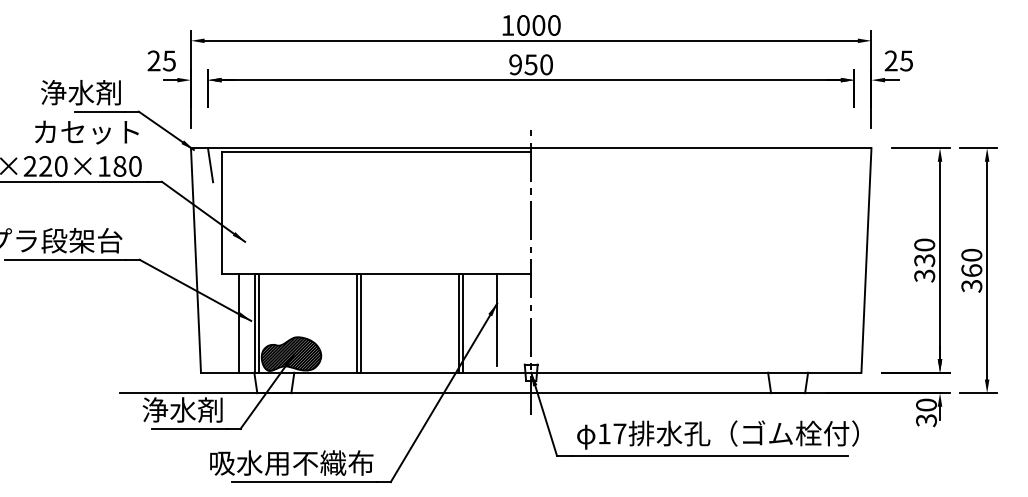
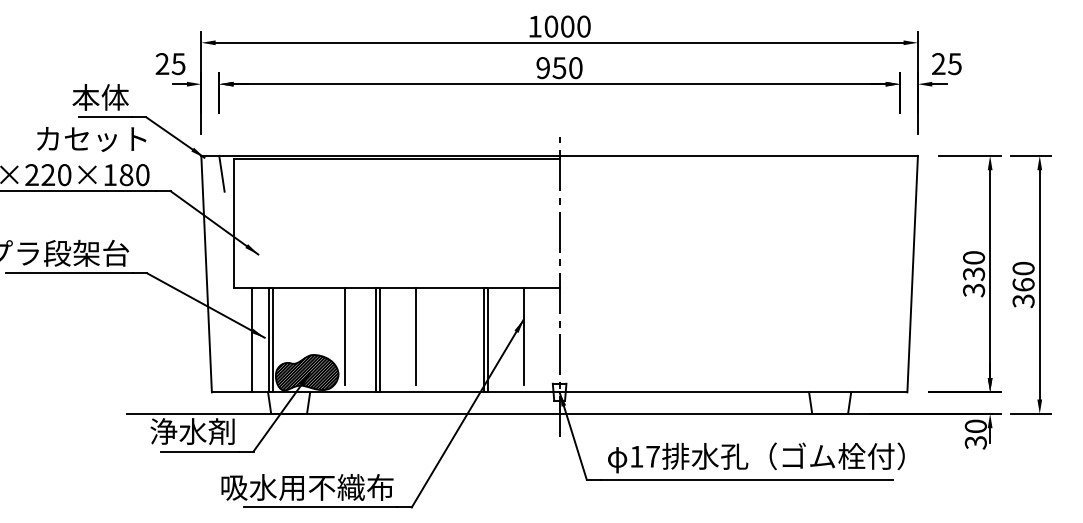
text: (80, 92) -> (85, 97), 浄水剤 -> 本体
line: (326, 319) -> (344, 336), added
line: (395, 319) -> (416, 336), added

